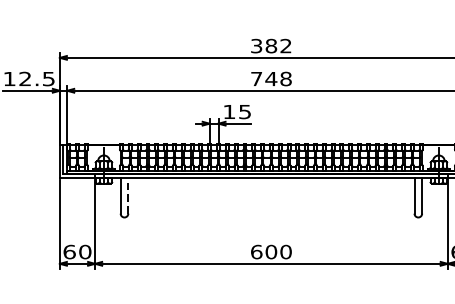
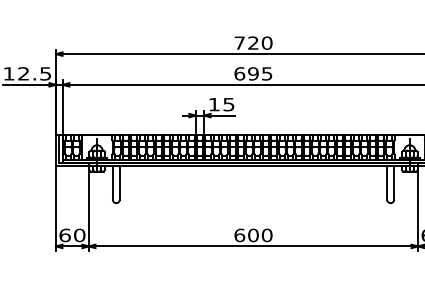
text: (271, 45) -> (253, 42), 382 -> 720
text: (271, 78) -> (253, 73), 748 -> 695
line: (127, 195) -> (119, 182), dashed -> solid

